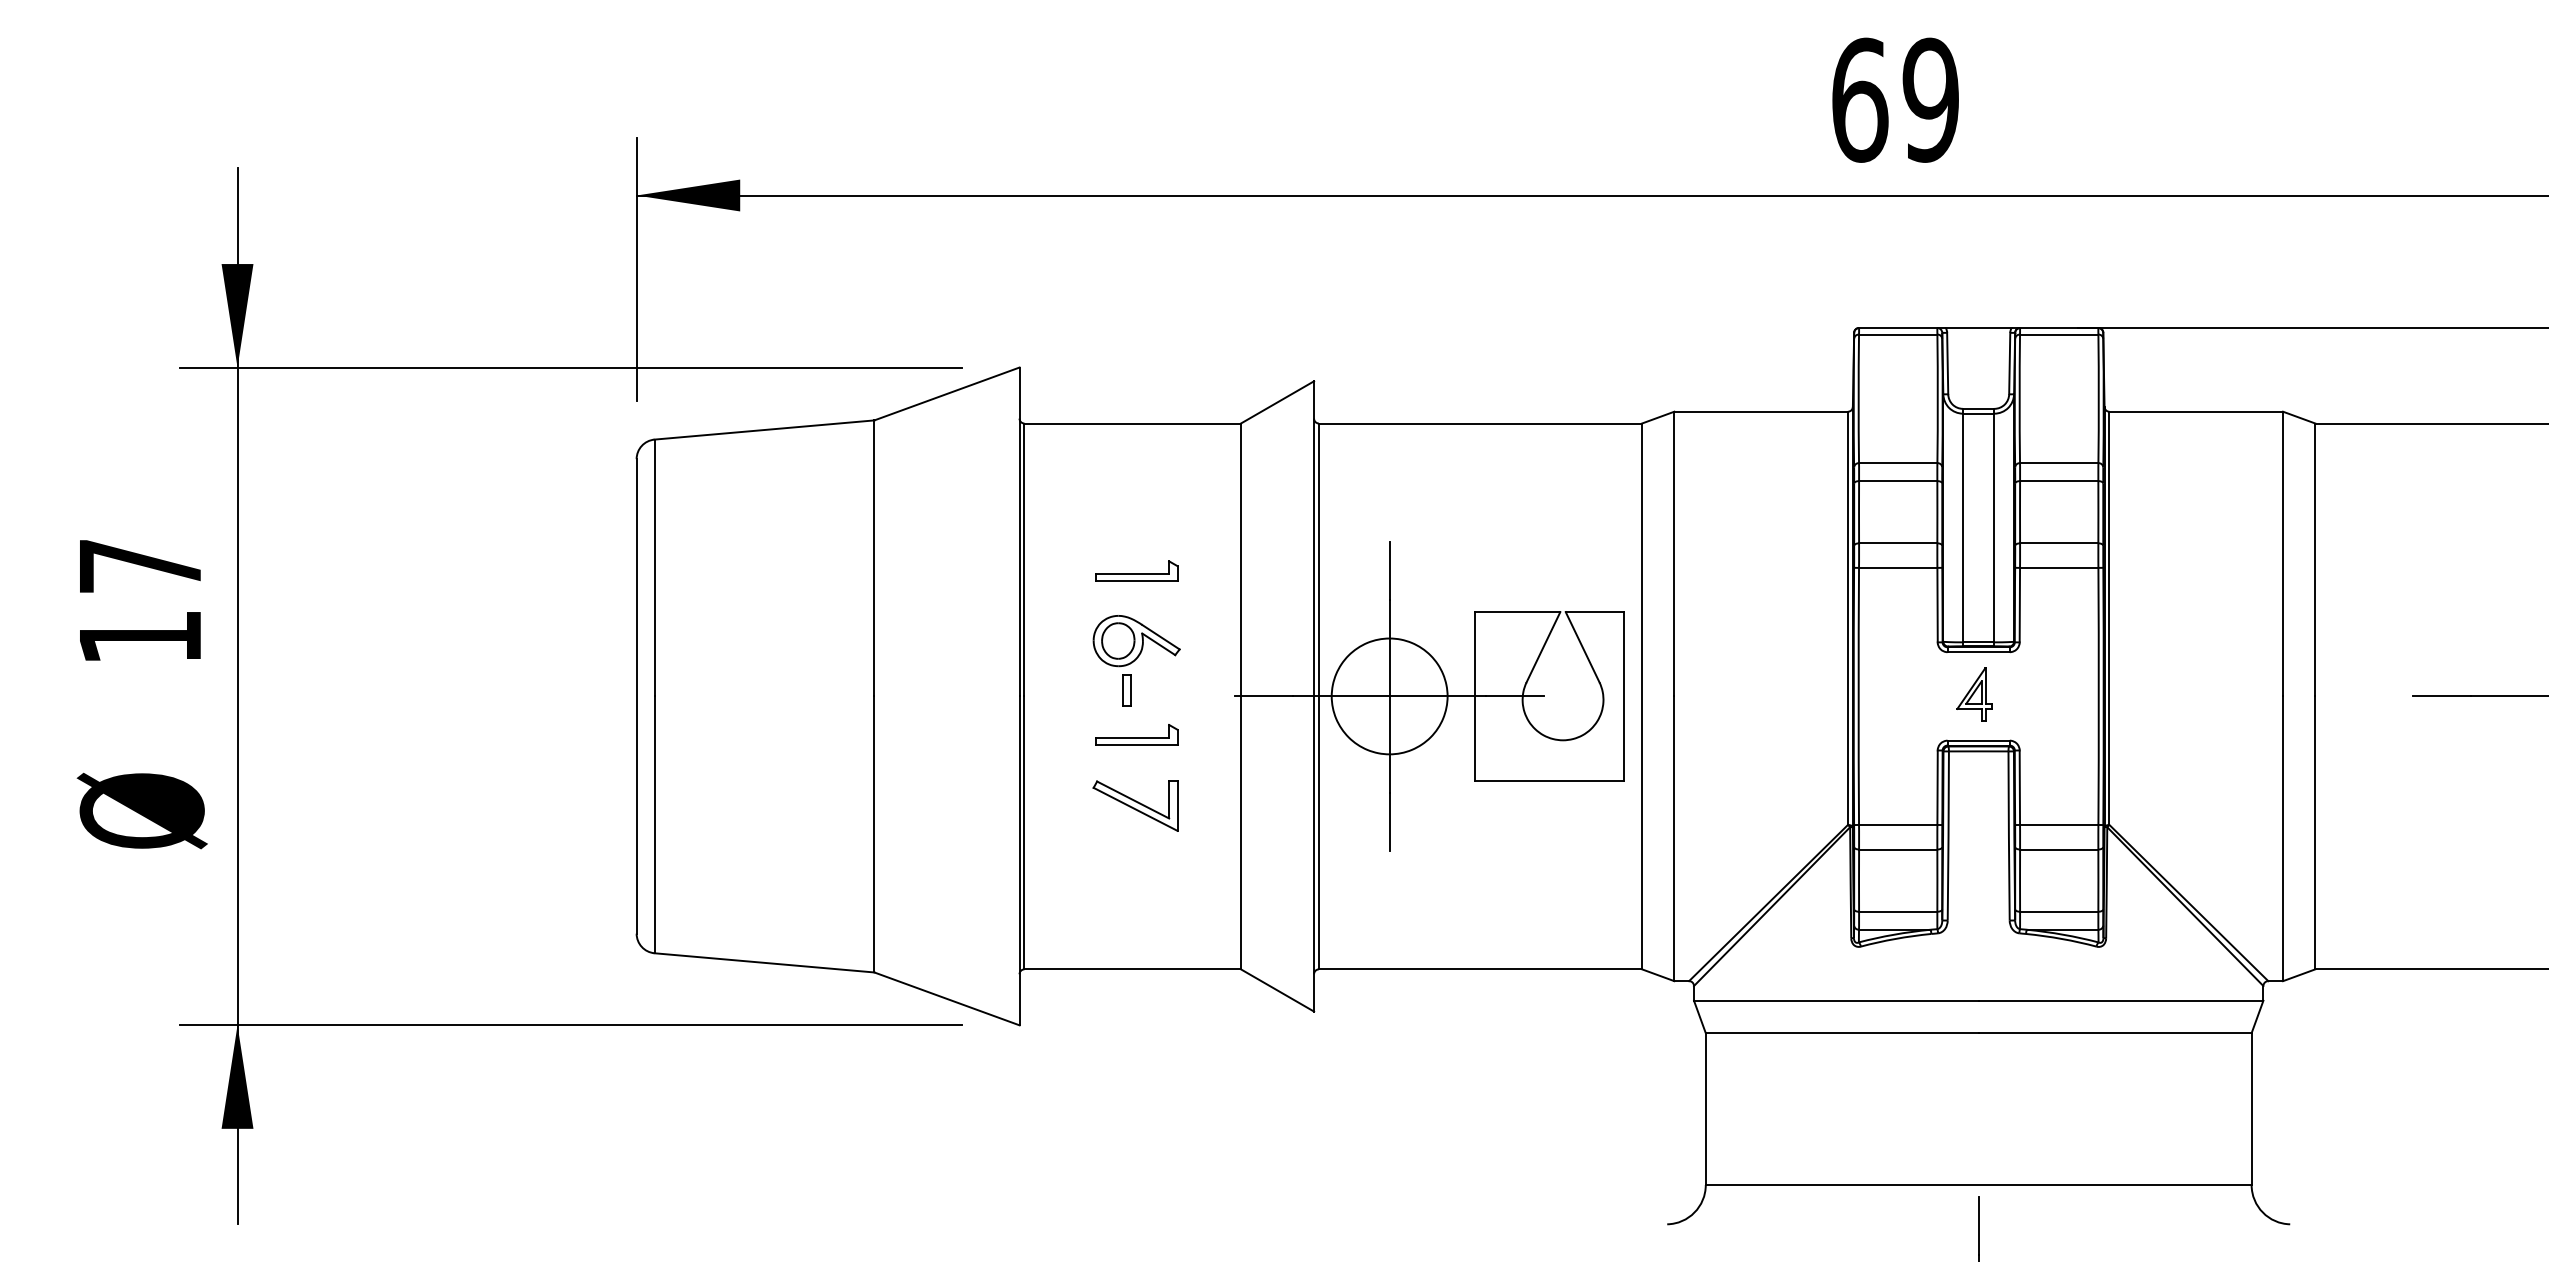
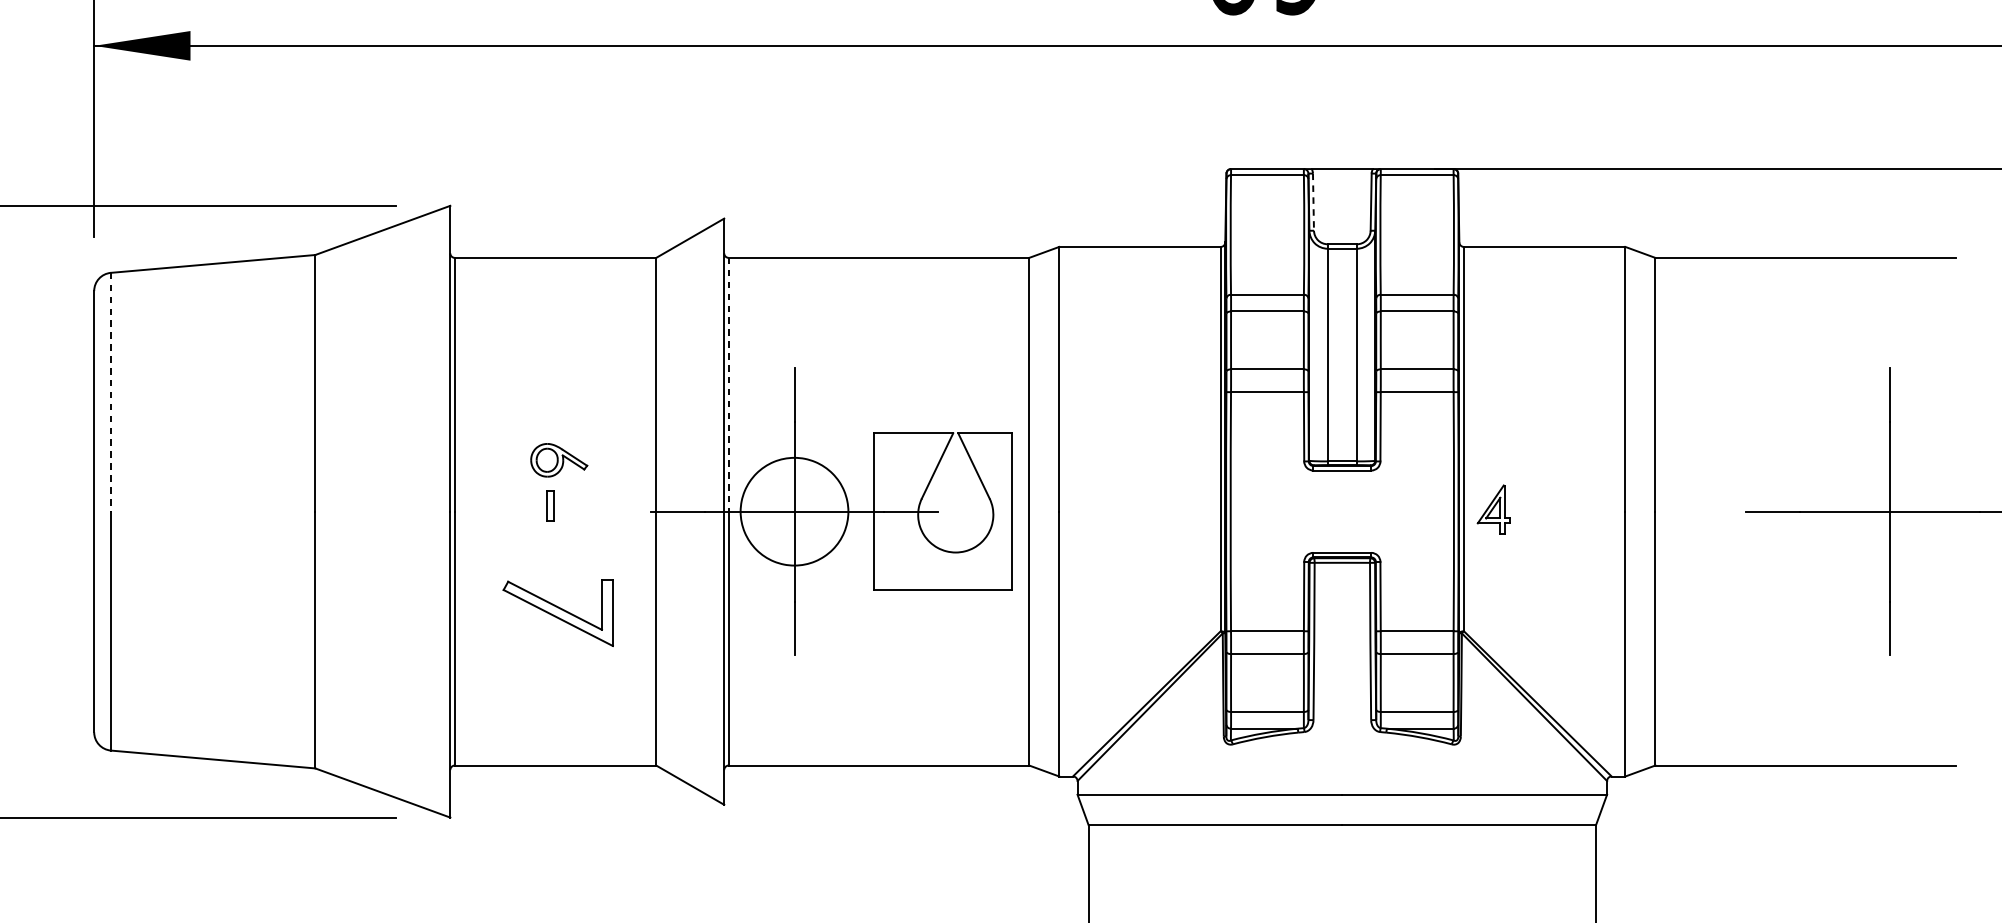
line: (1947, 363) -> (1313, 202), solid -> dashed
line: (1318, 560) -> (728, 385), solid -> dashed
line: (654, 568) -> (110, 392), solid -> dashed
part: (1136, 570) -> (559, 394), removed
part: (1136, 641) -> (559, 460), size x0.7
part: (1974, 694) -> (1493, 509), moved
part: (1136, 734) -> (559, 547), removed
part: (1135, 805) -> (558, 613), size x1.4

